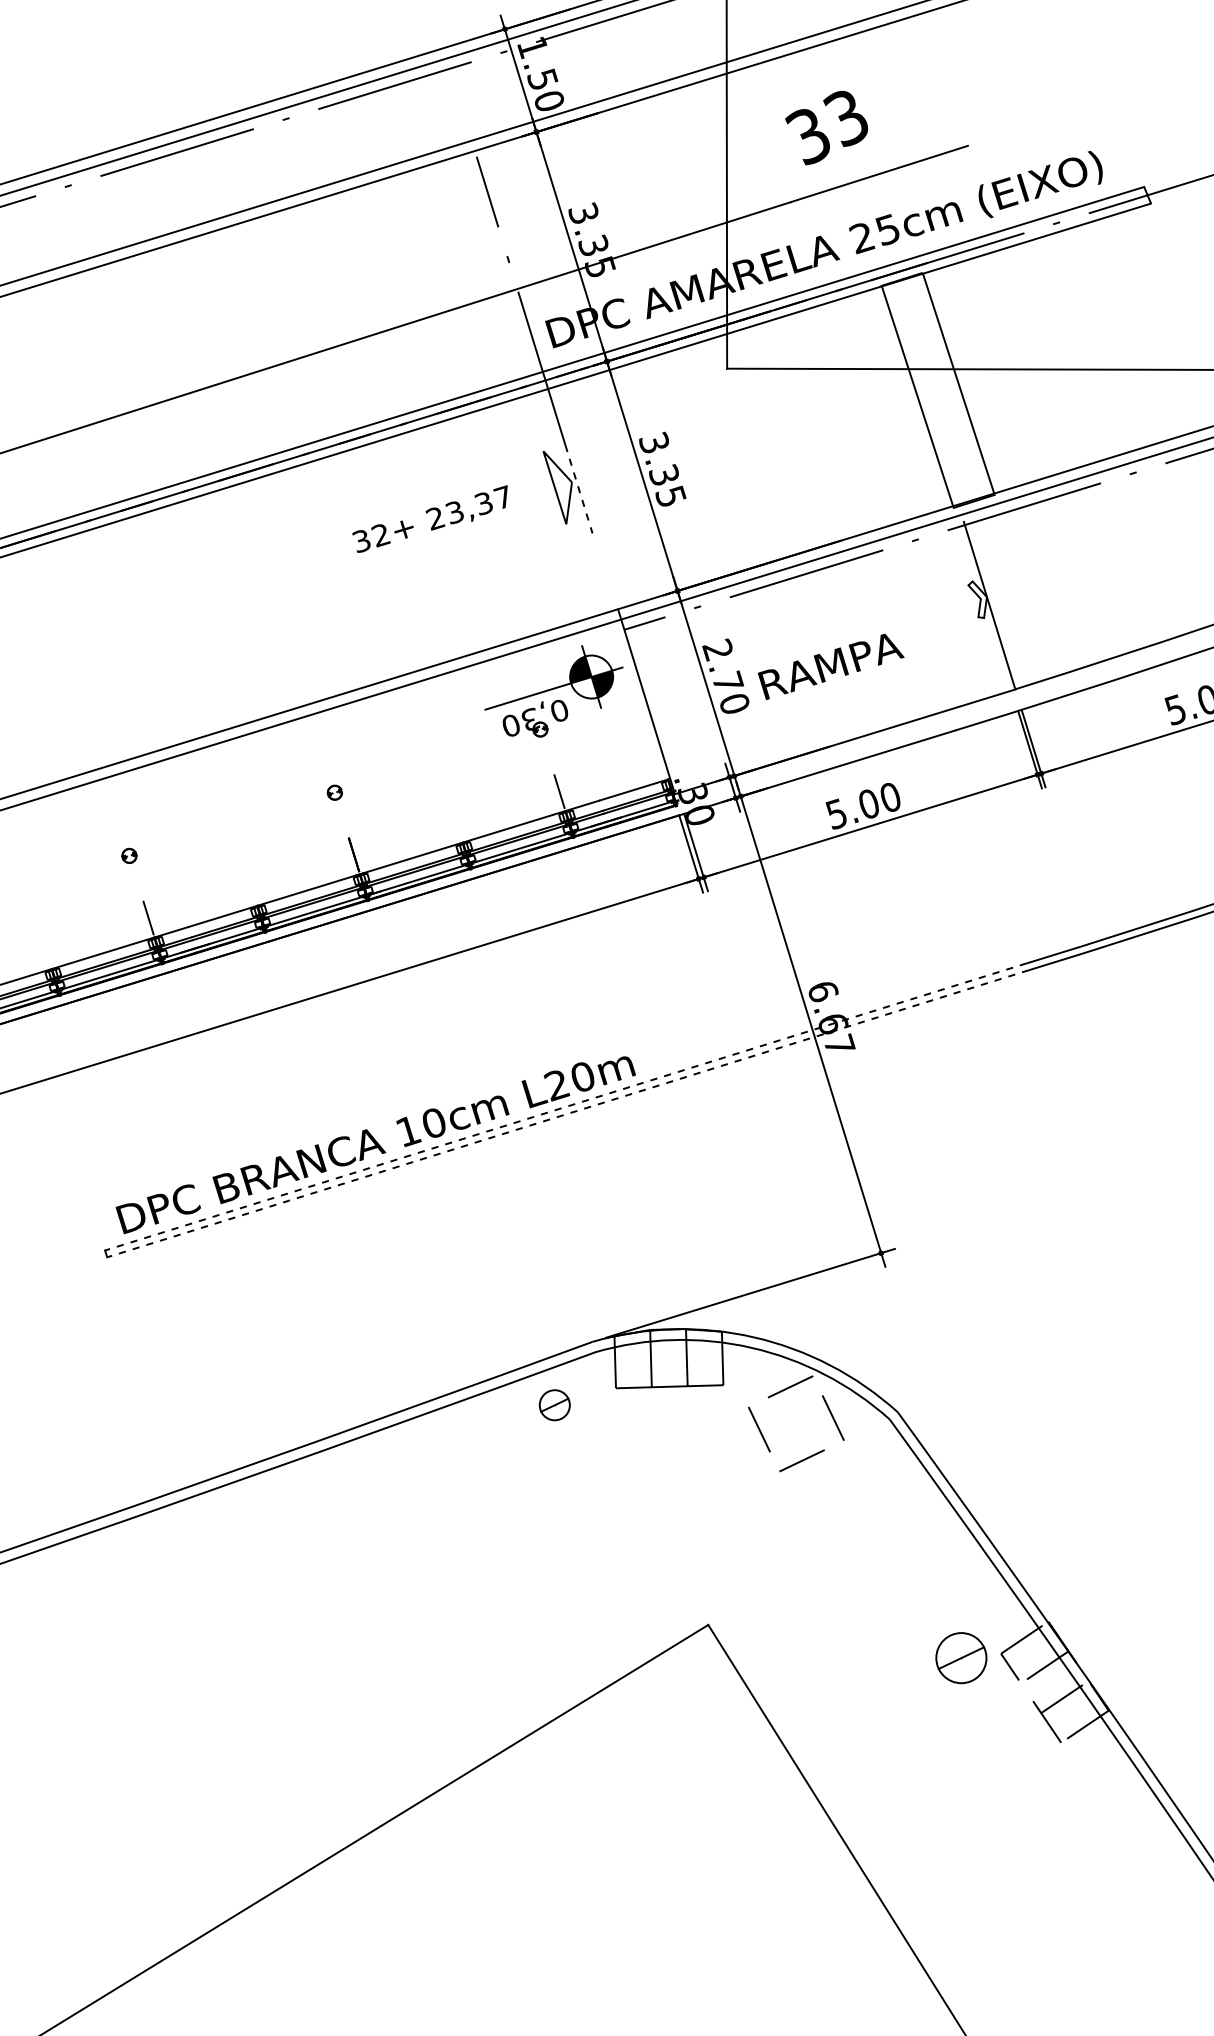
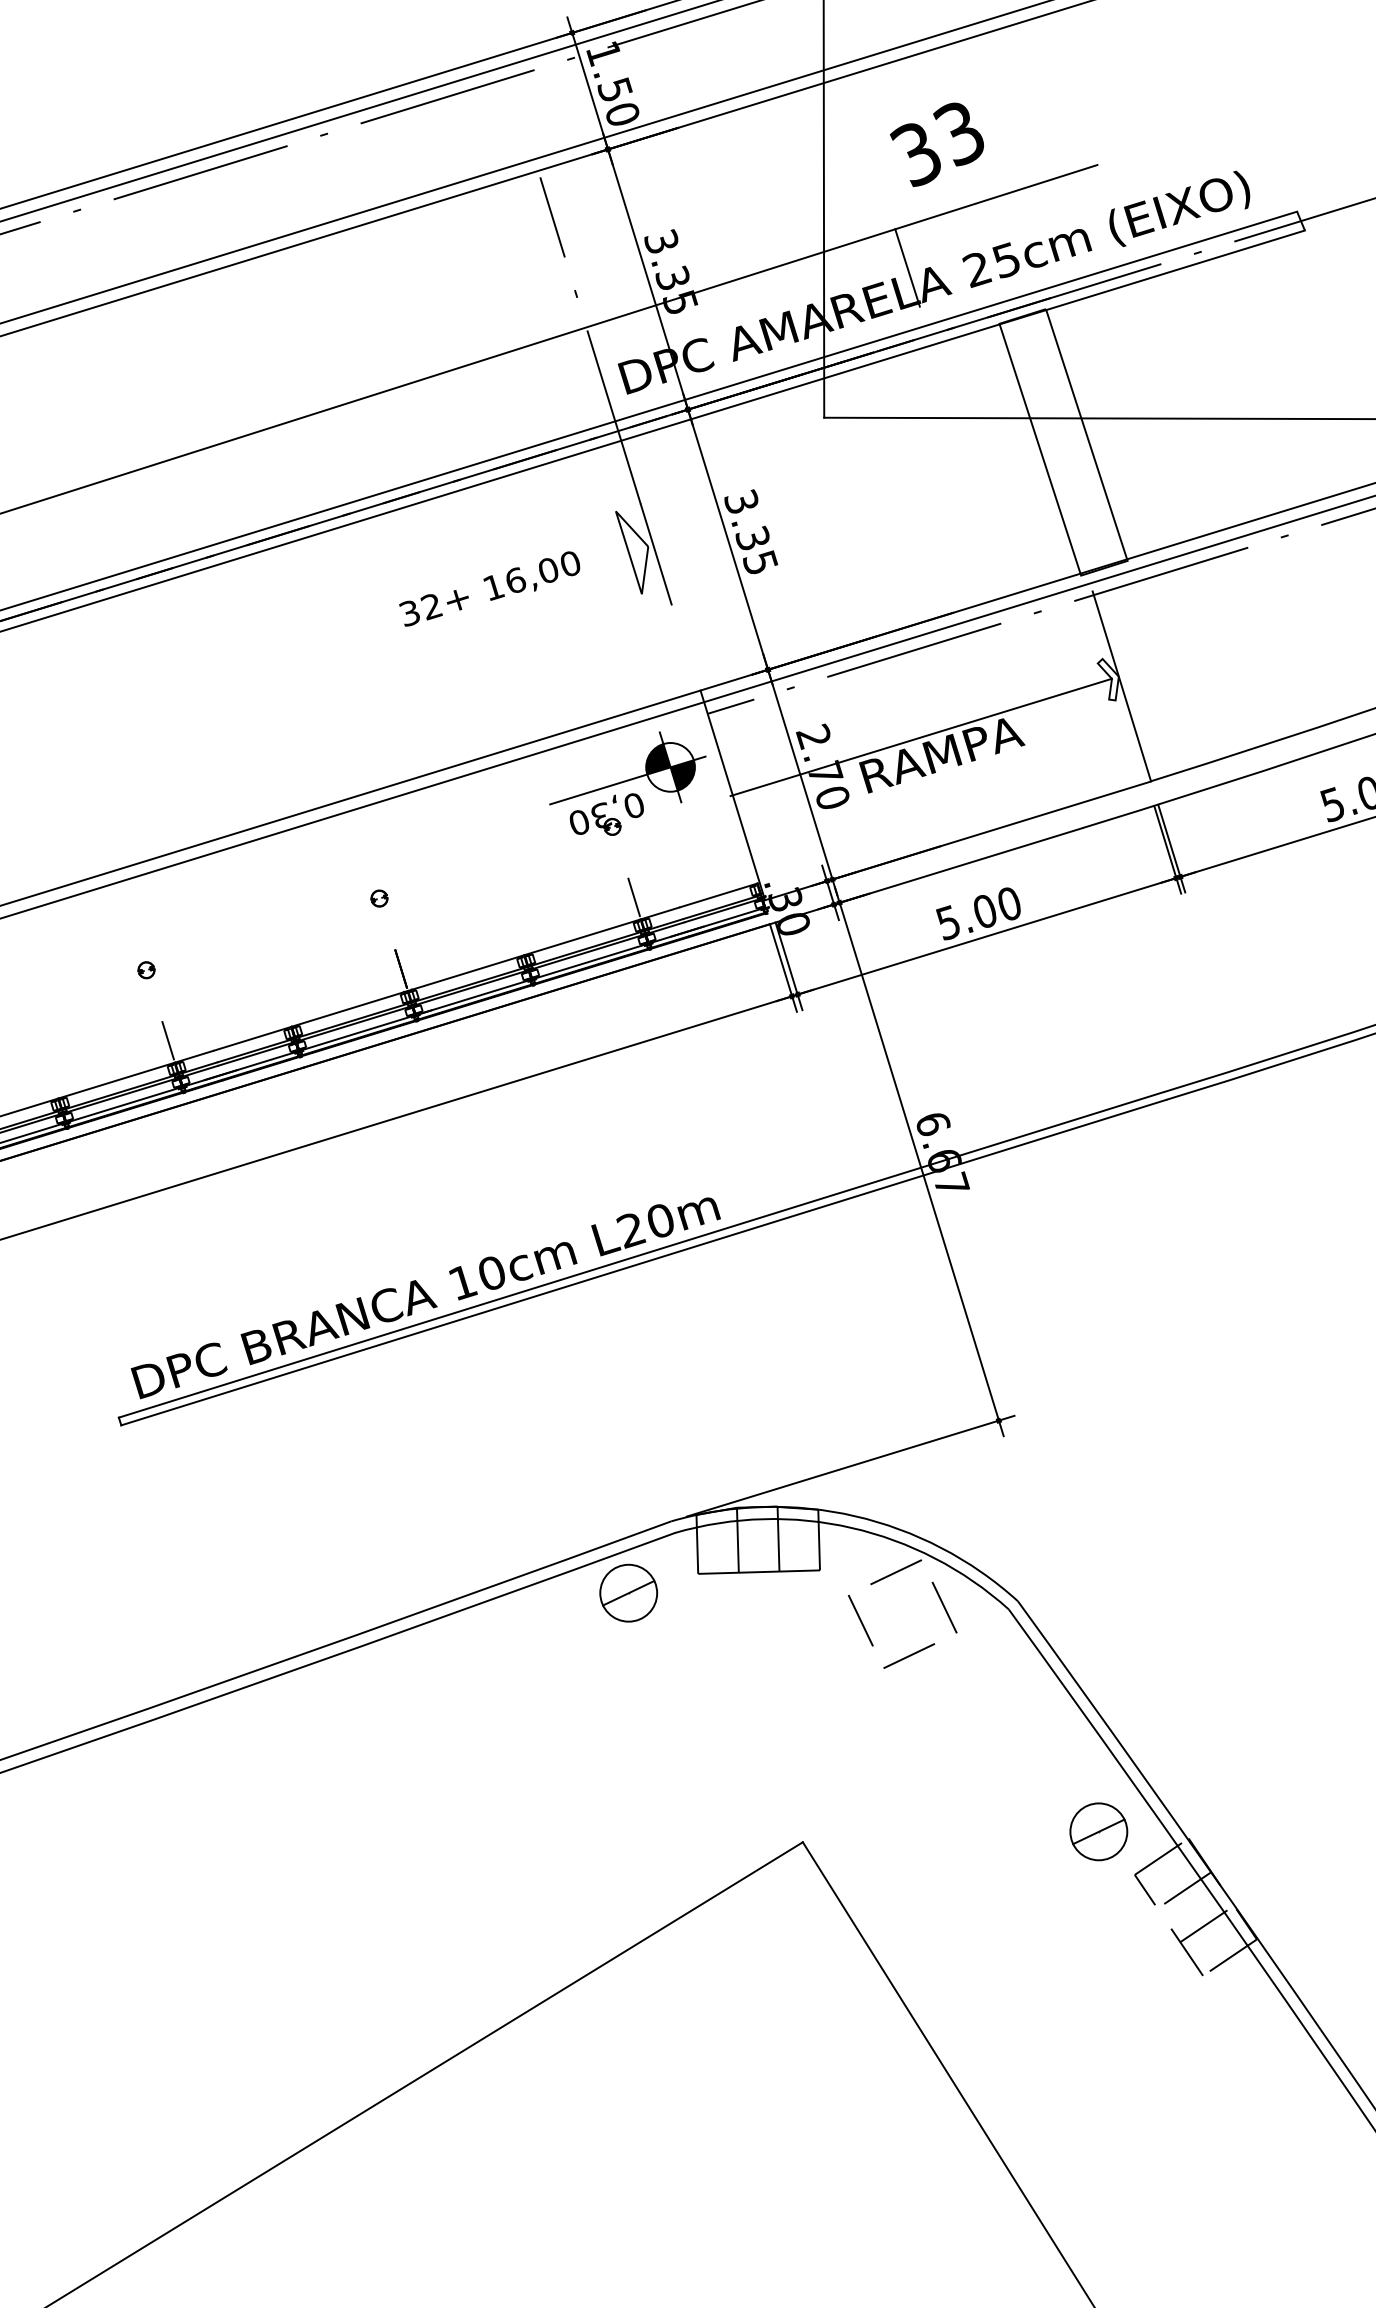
line: (800, 236) -> (907, 267), added
line: (579, 489) -> (656, 554), dashed -> solid
text: (468, 507) -> (531, 575), 23,37 -> 16,00
line: (812, 650) -> (920, 737), added
line: (565, 1107) -> (640, 1255), dashed -> solid
line: (567, 1113) -> (643, 1262), dashed -> solid
part: (554, 1404) -> (628, 1592), size x1.67
part: (961, 1657) -> (1098, 1831), moved

